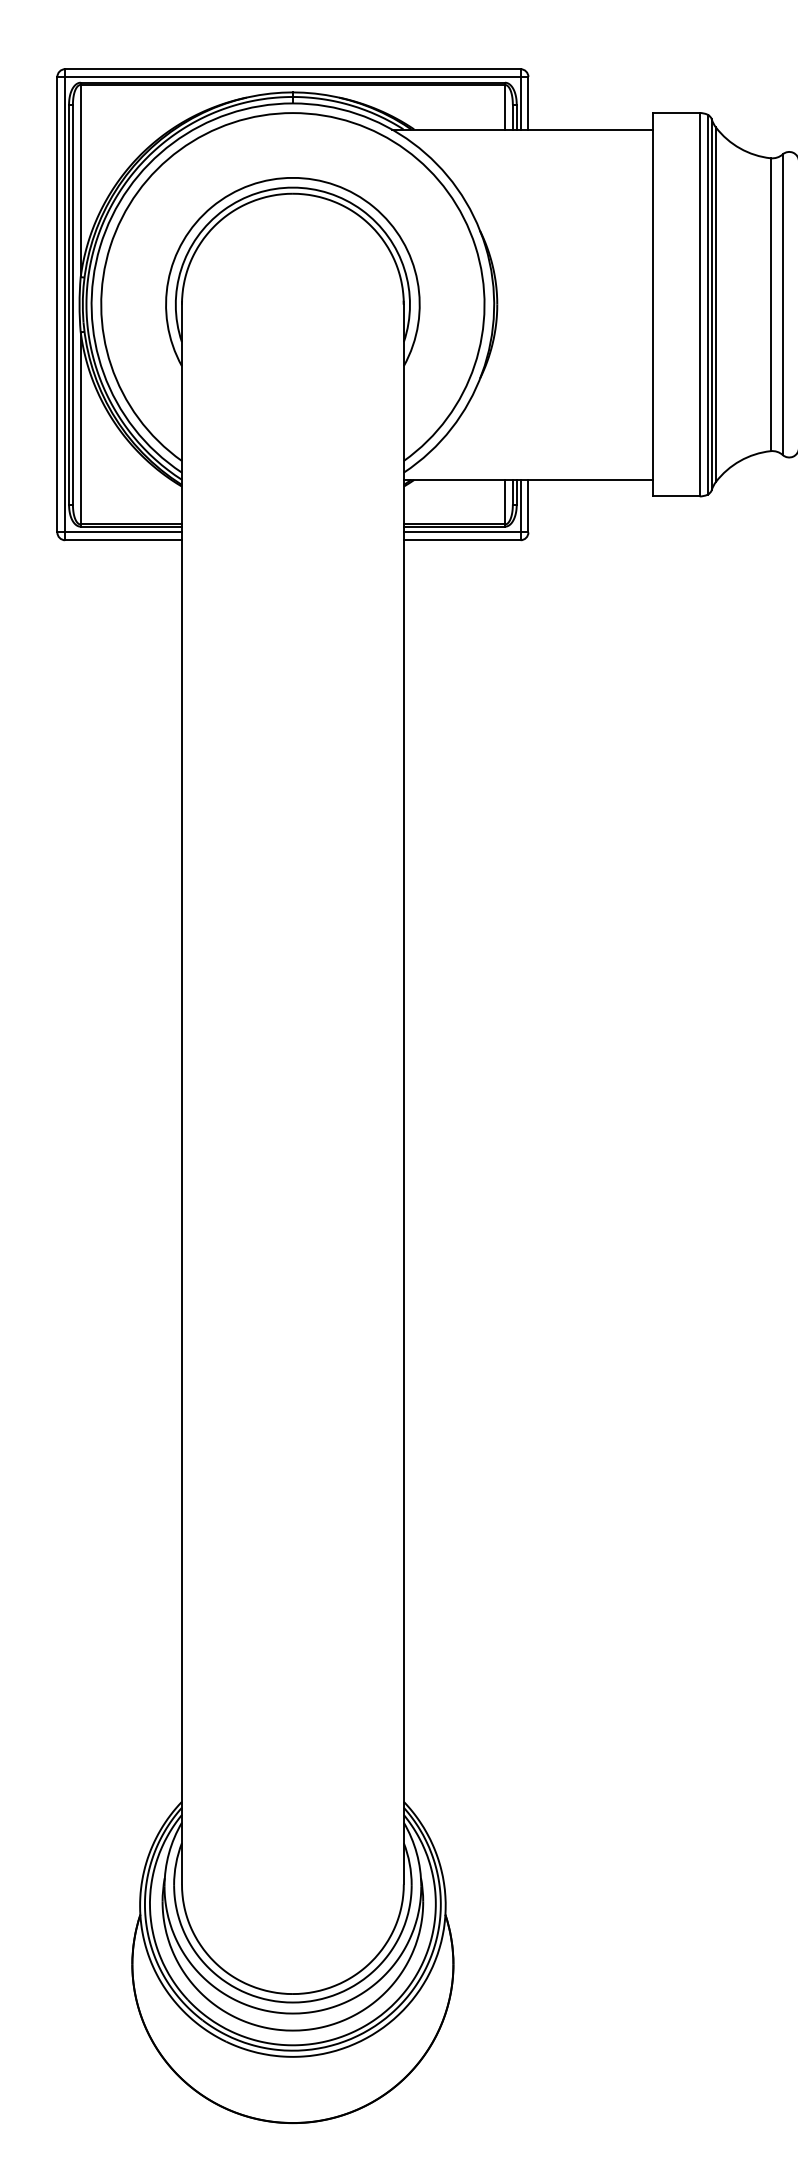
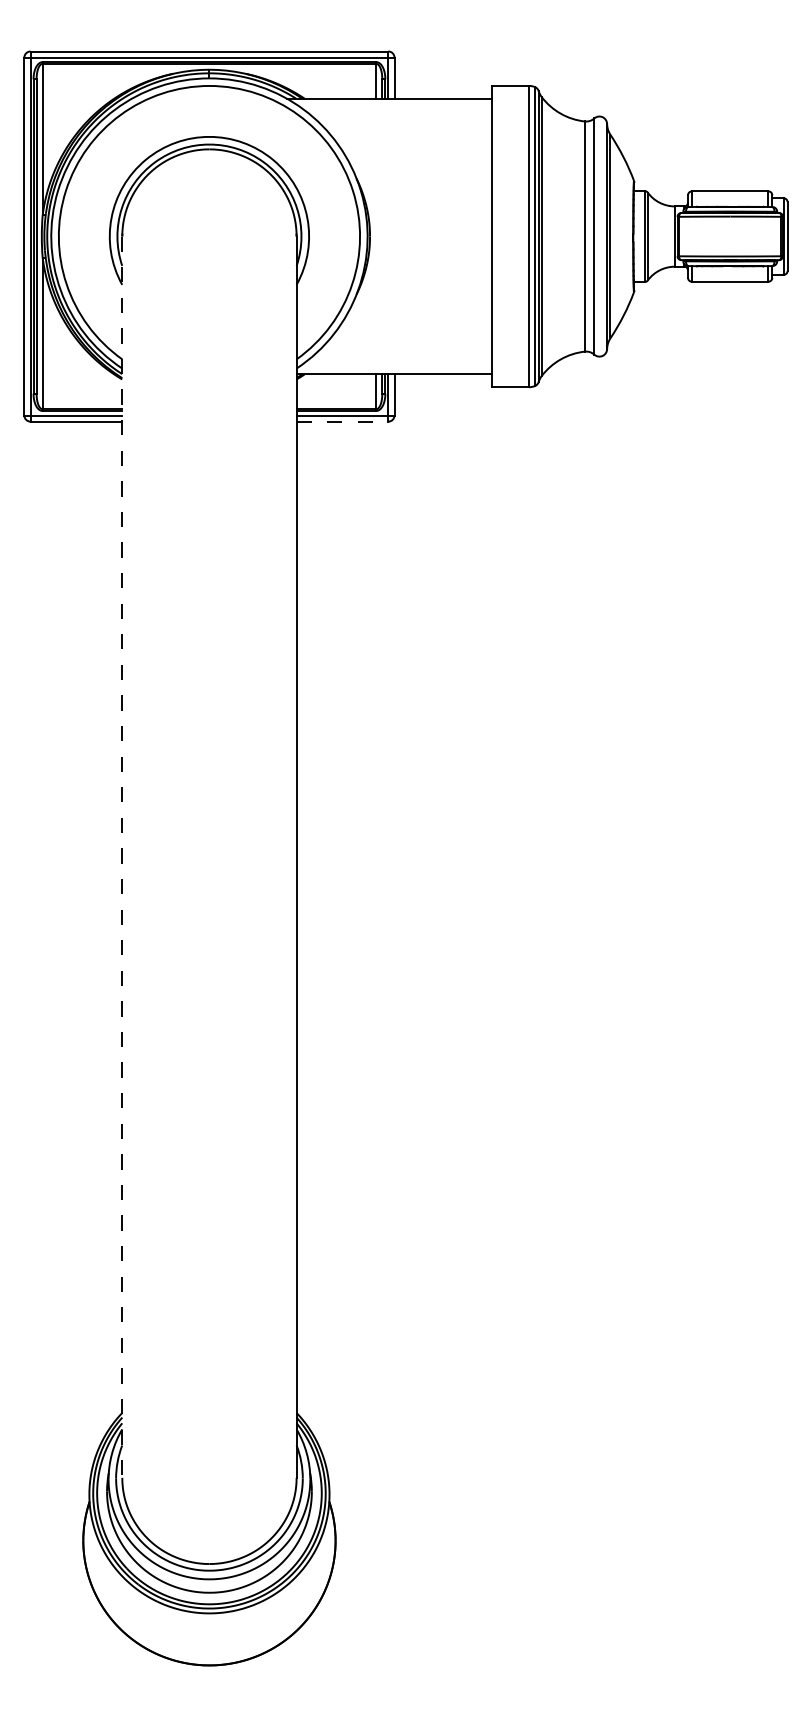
line: (462, 540) -> (342, 421), solid -> dashed
line: (182, 1094) -> (122, 857), solid -> dashed

